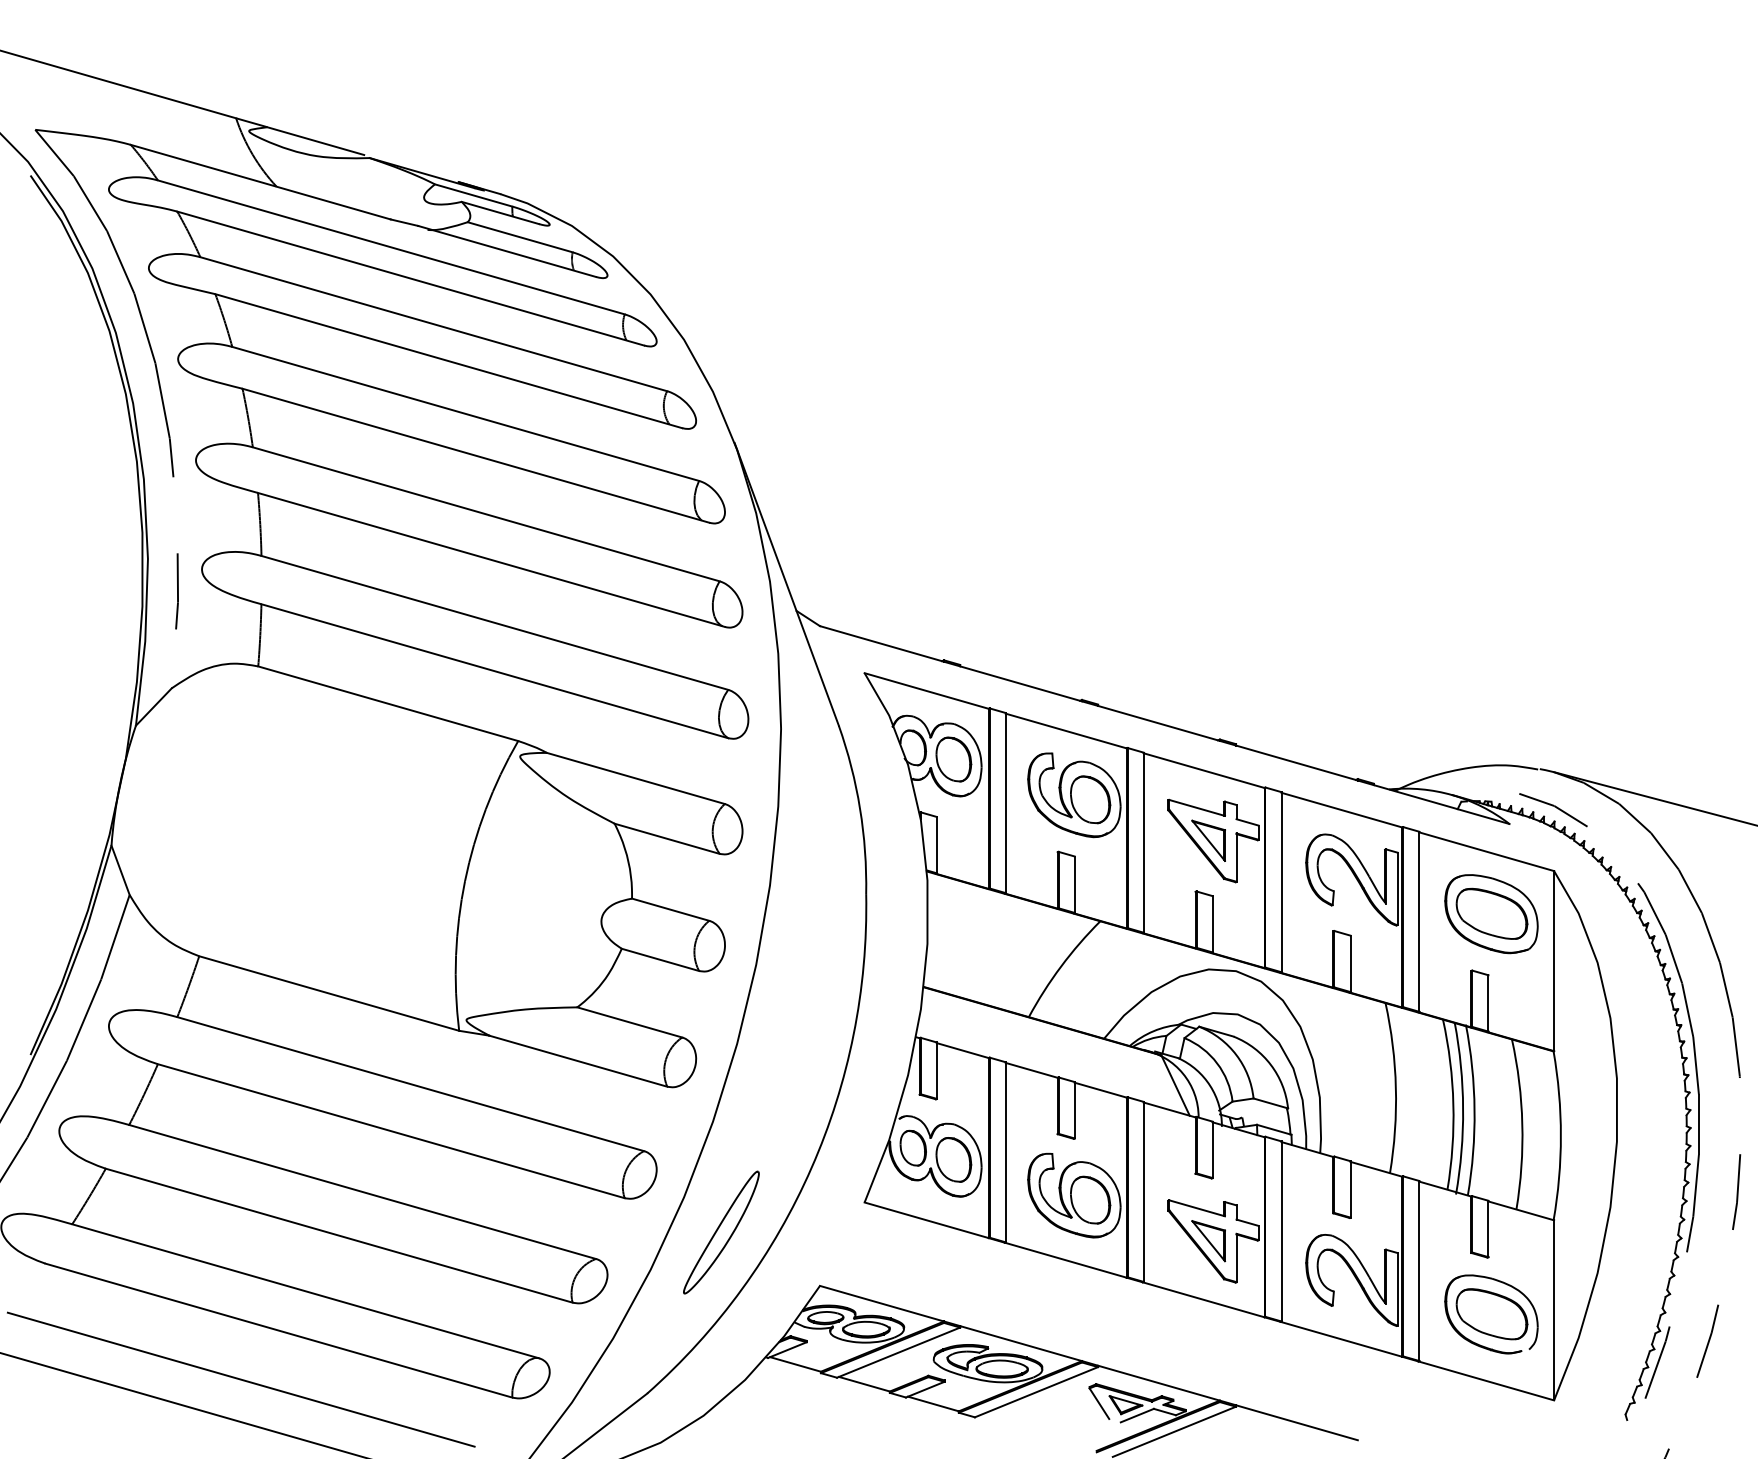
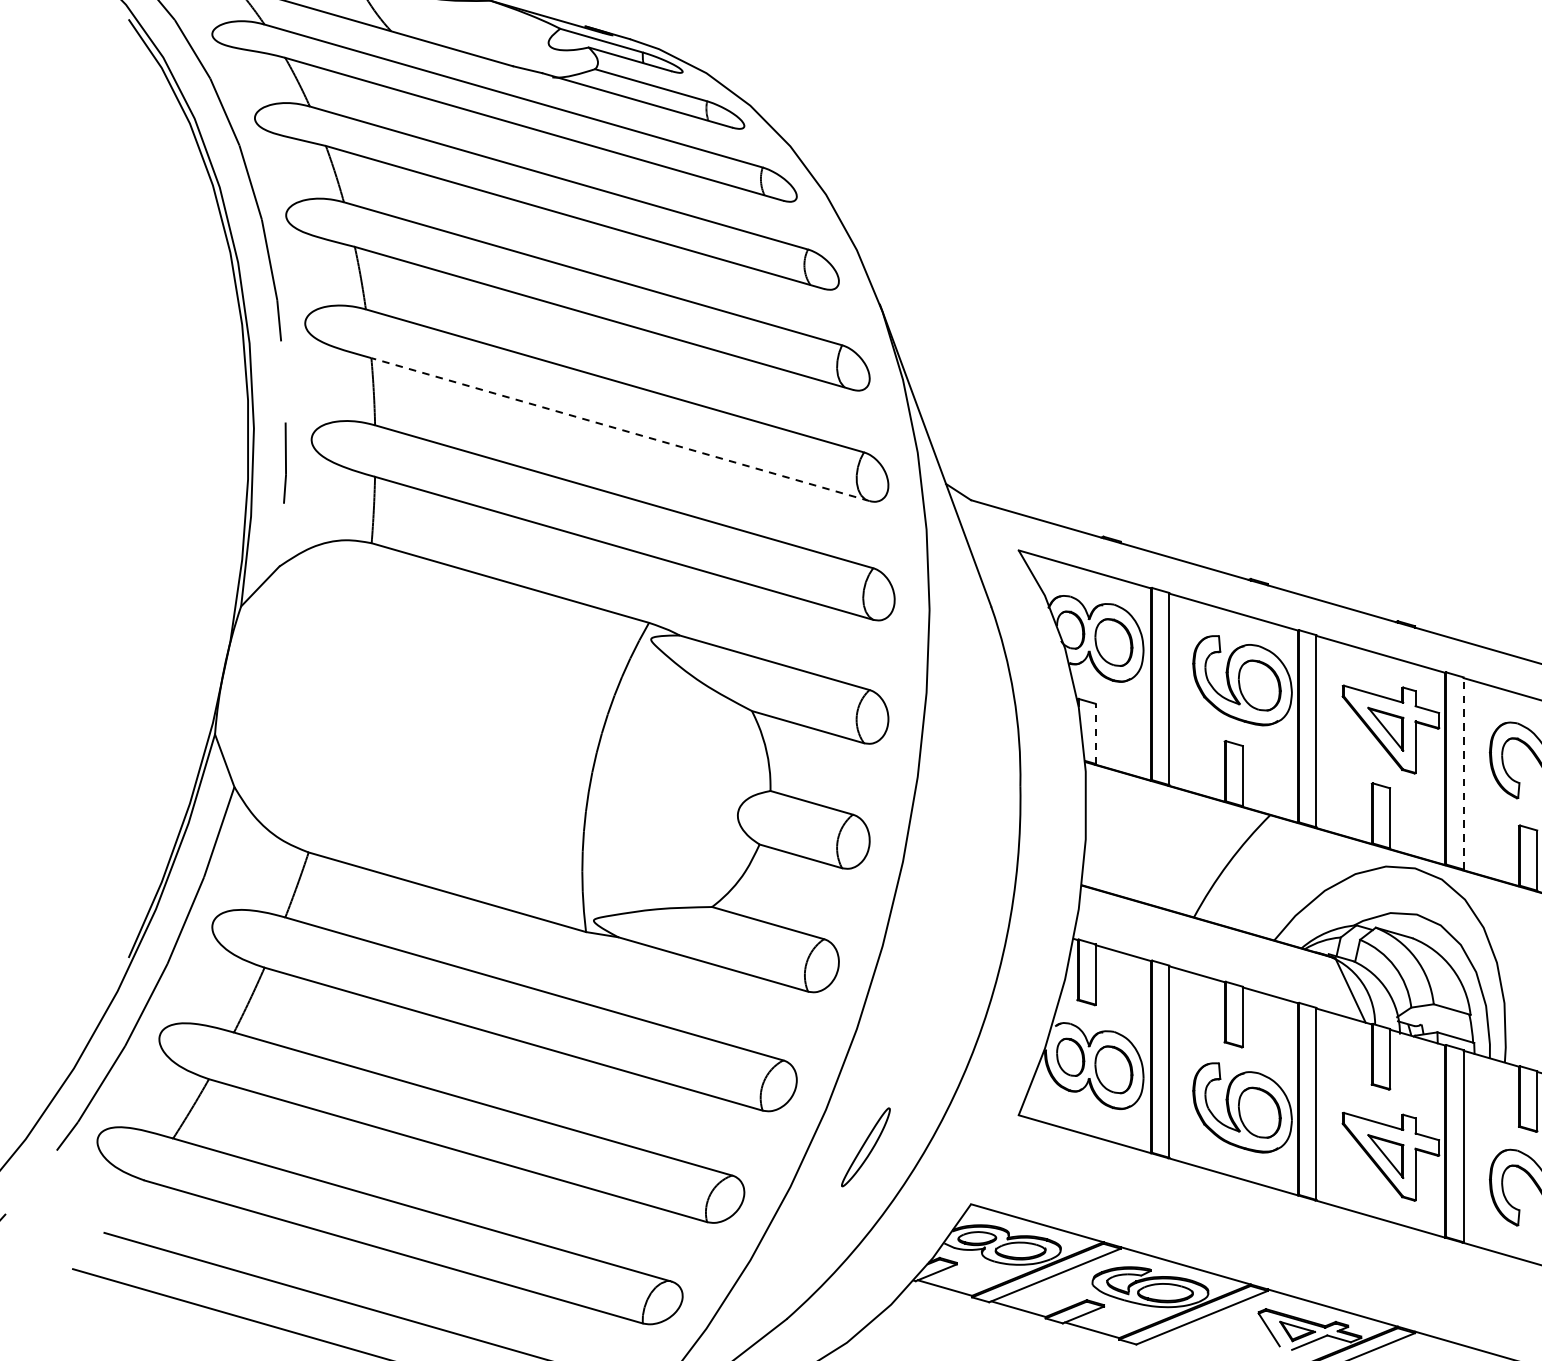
line: (491, 559) -> (620, 429), solid -> dashed
line: (936, 844) -> (1095, 733), solid -> dashed
line: (1281, 881) -> (1463, 772), solid -> dashed
part: (721, 1232) -> (865, 1147), size x0.6

